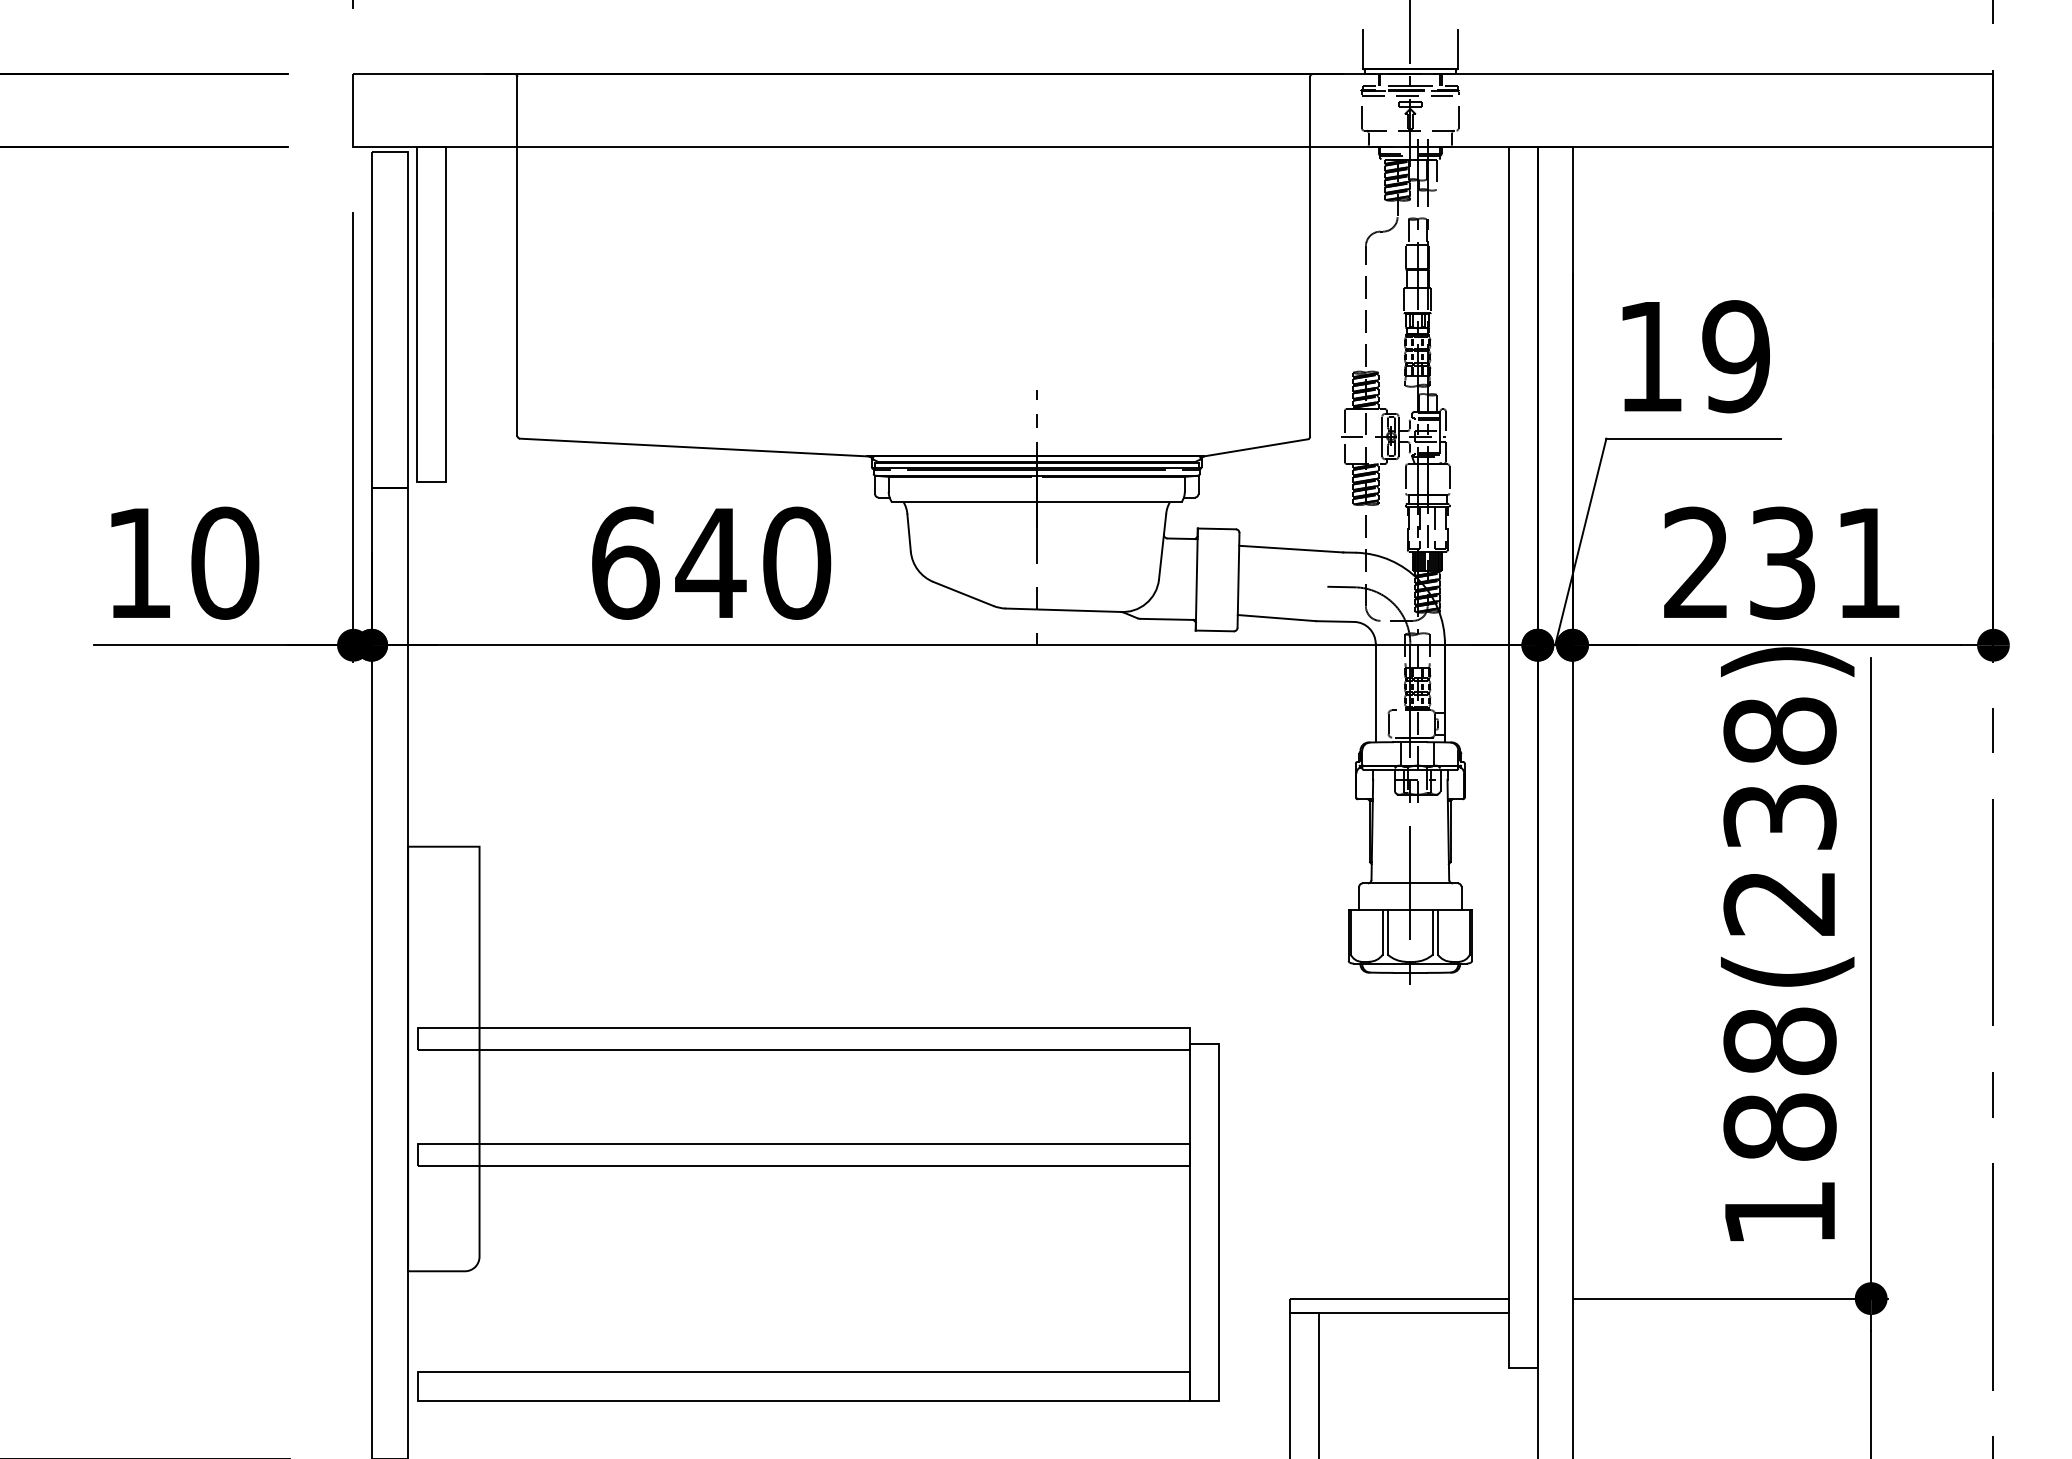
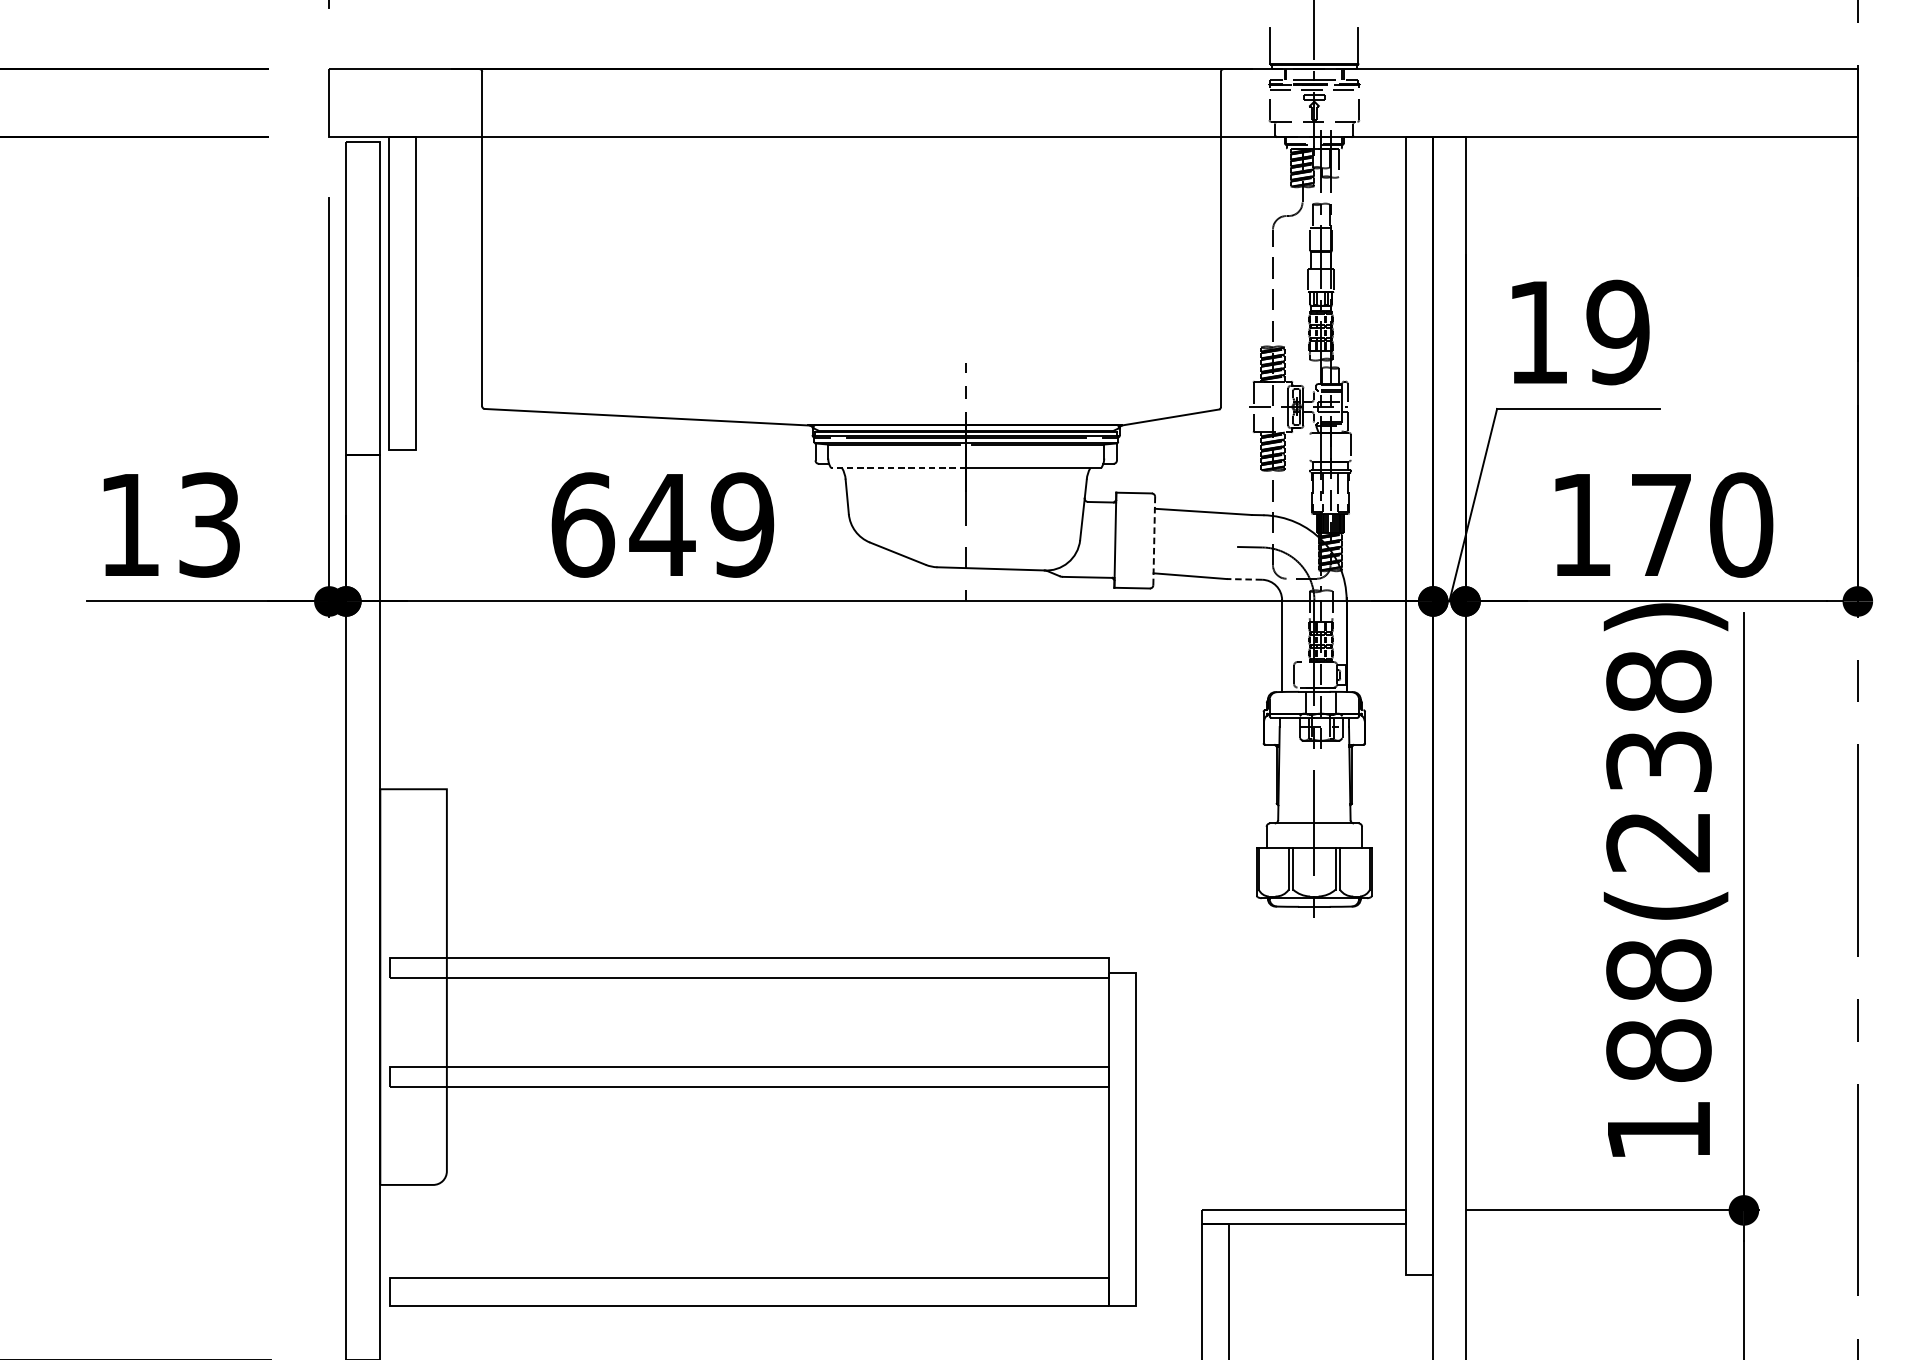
line: (1405, 479) -> (1309, 447), removed
line: (963, 502) -> (897, 468), solid -> dashed
text: (225, 562) -> (210, 524), 10 -> 13
text: (796, 562) -> (742, 524), 640 -> 649
text: (1783, 562) -> (1662, 524), 231 -> 170
line: (1238, 579) -> (1154, 540), solid -> dashed
line: (1335, 621) -> (1244, 579), solid -> dashed

